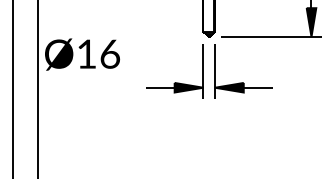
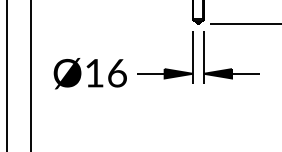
text: (82, 54) -> (90, 73), moved

